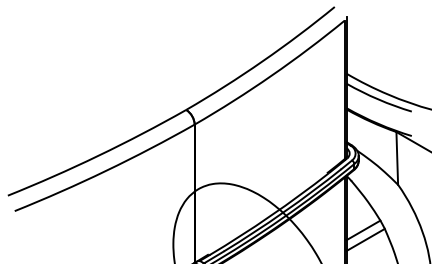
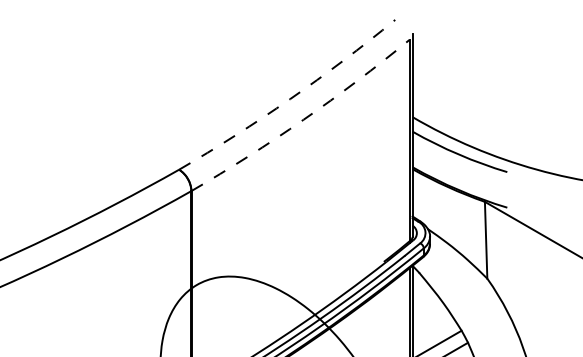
arc: (262, 61) -> (290, 99), solid -> dashed
arc: (271, 75) -> (303, 119), solid -> dashed

